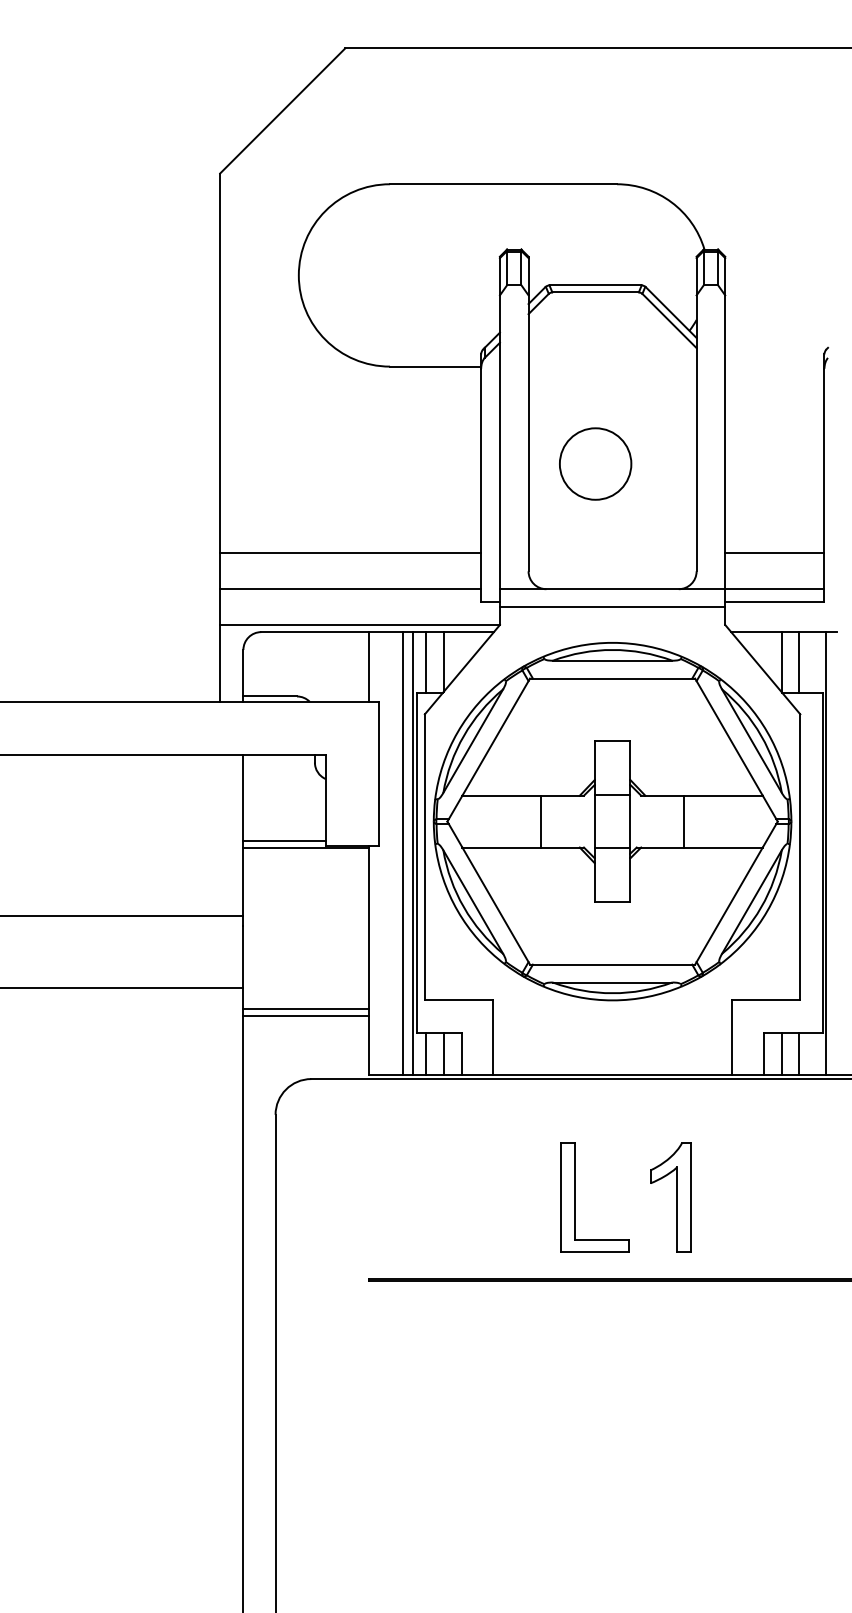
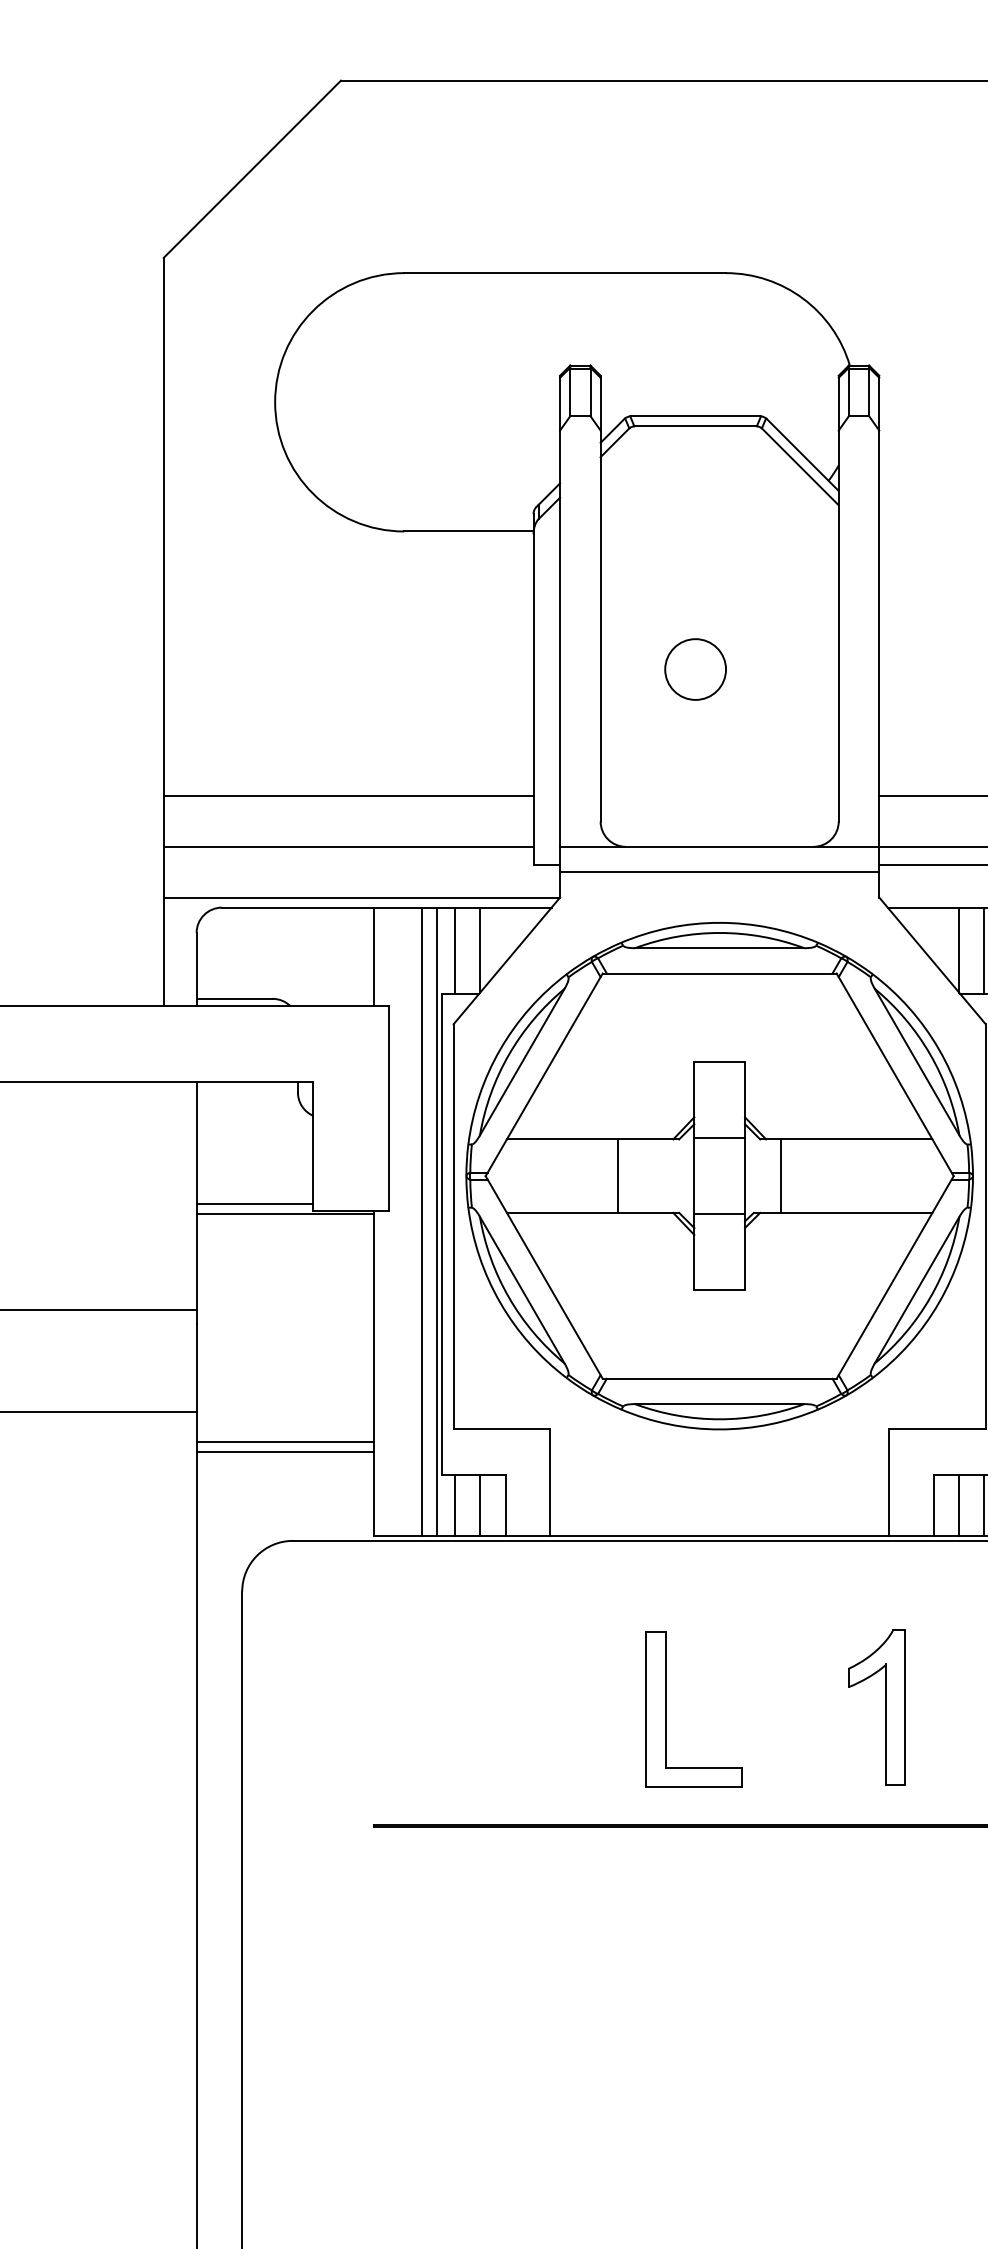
circle: (595, 463) -> (695, 668), size x0.6
line: (684, 821) -> (781, 1175), moved
part: (670, 1197) -> (876, 1707), moved

